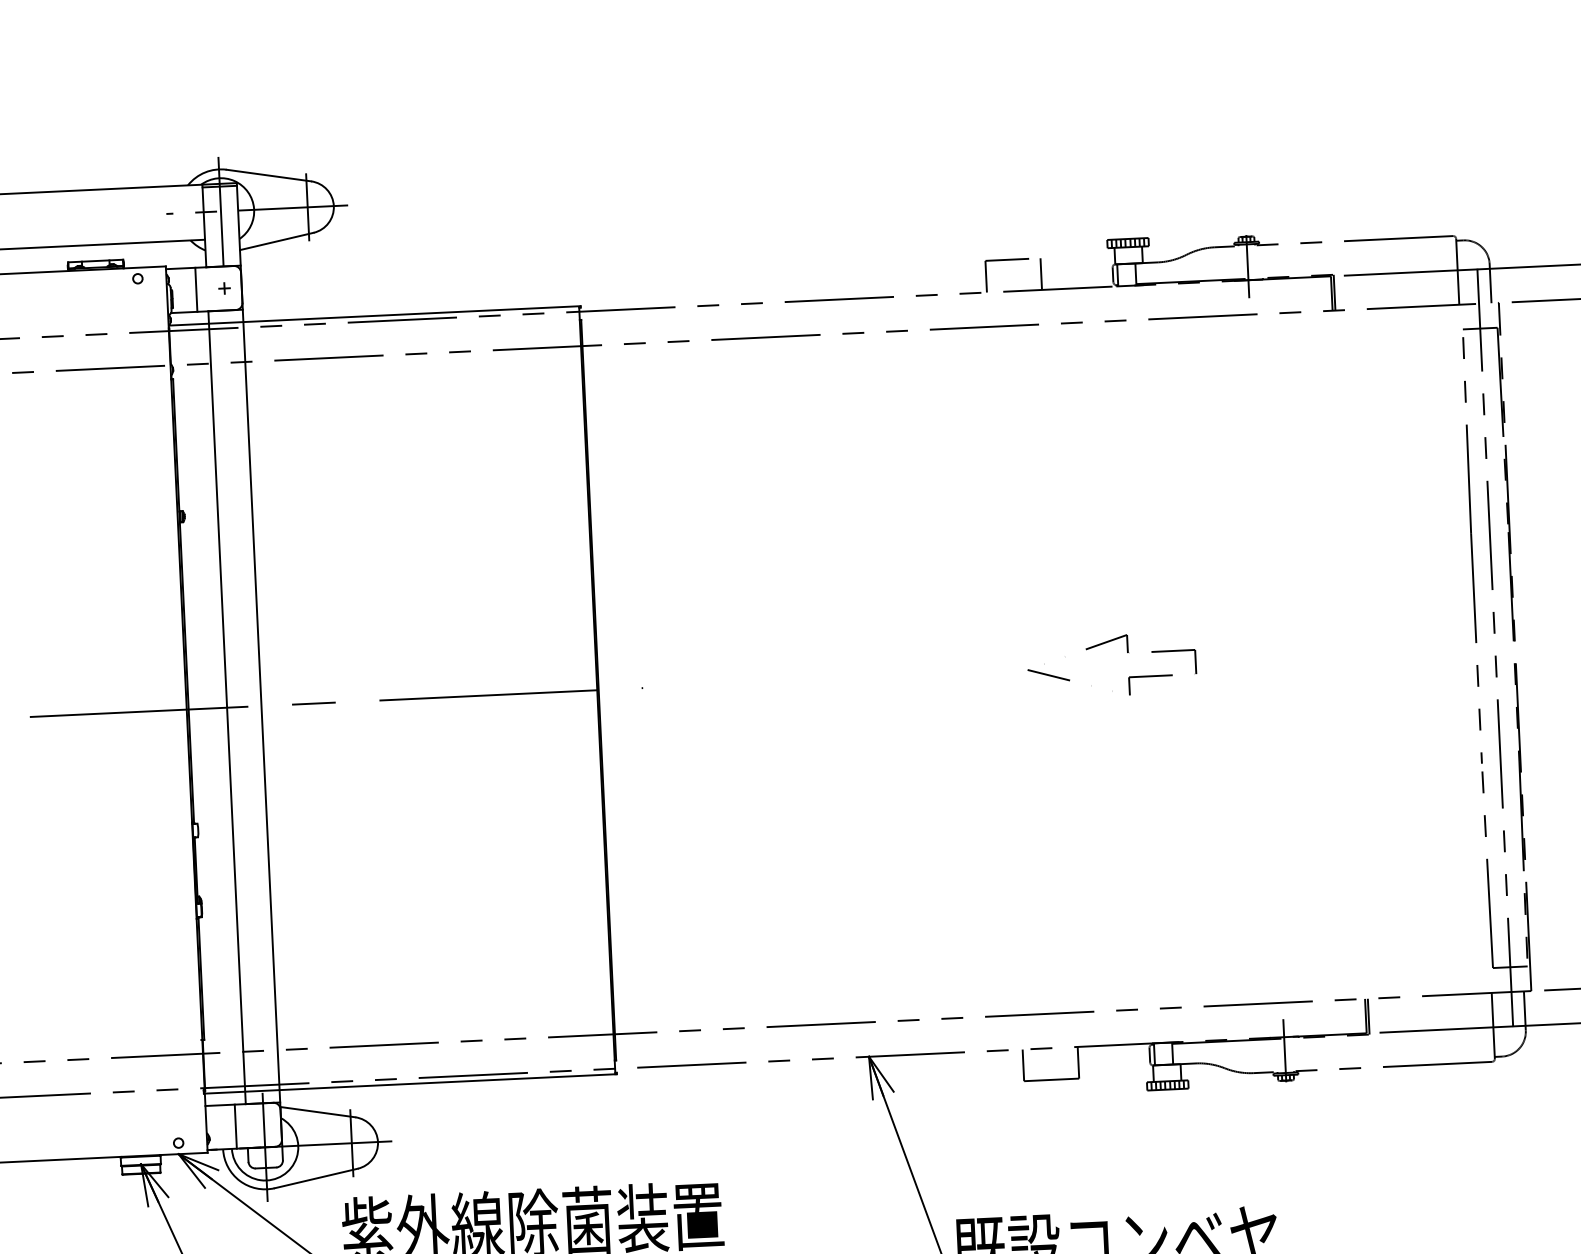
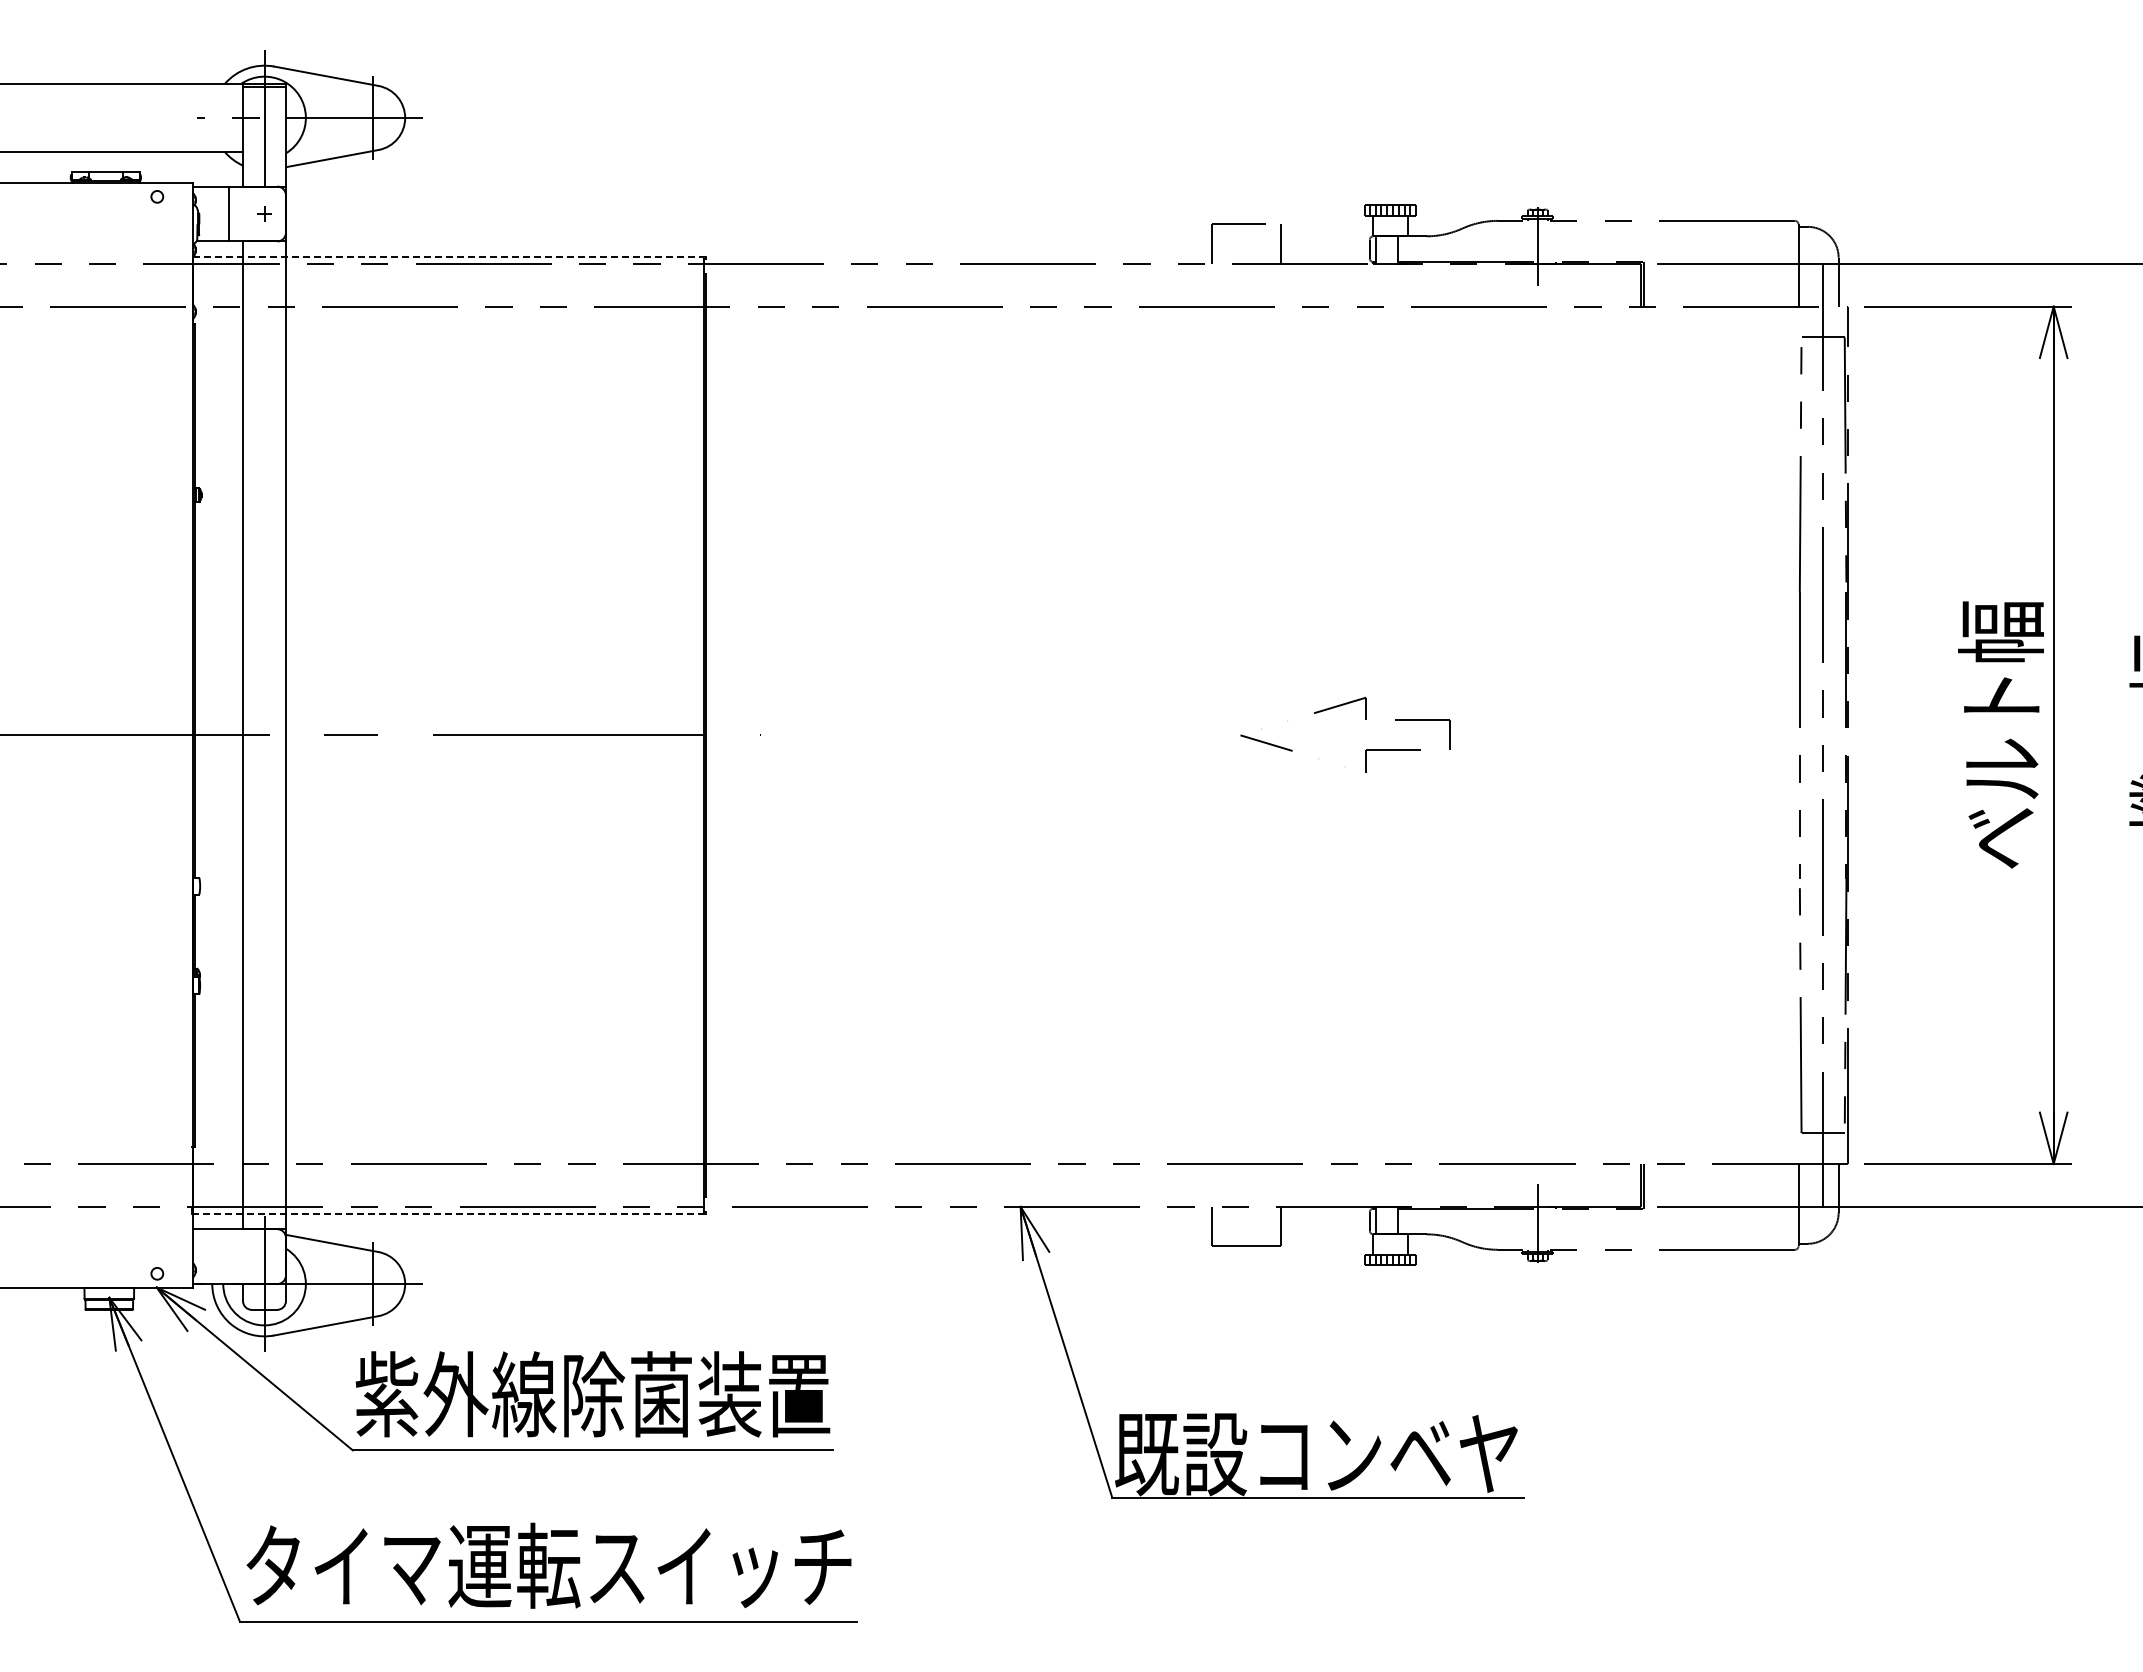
line: (374, 315) -> (449, 256), solid -> dashed
line: (410, 1083) -> (449, 1213), solid -> dashed
line: (235, 1126) -> (229, 1256), removed

